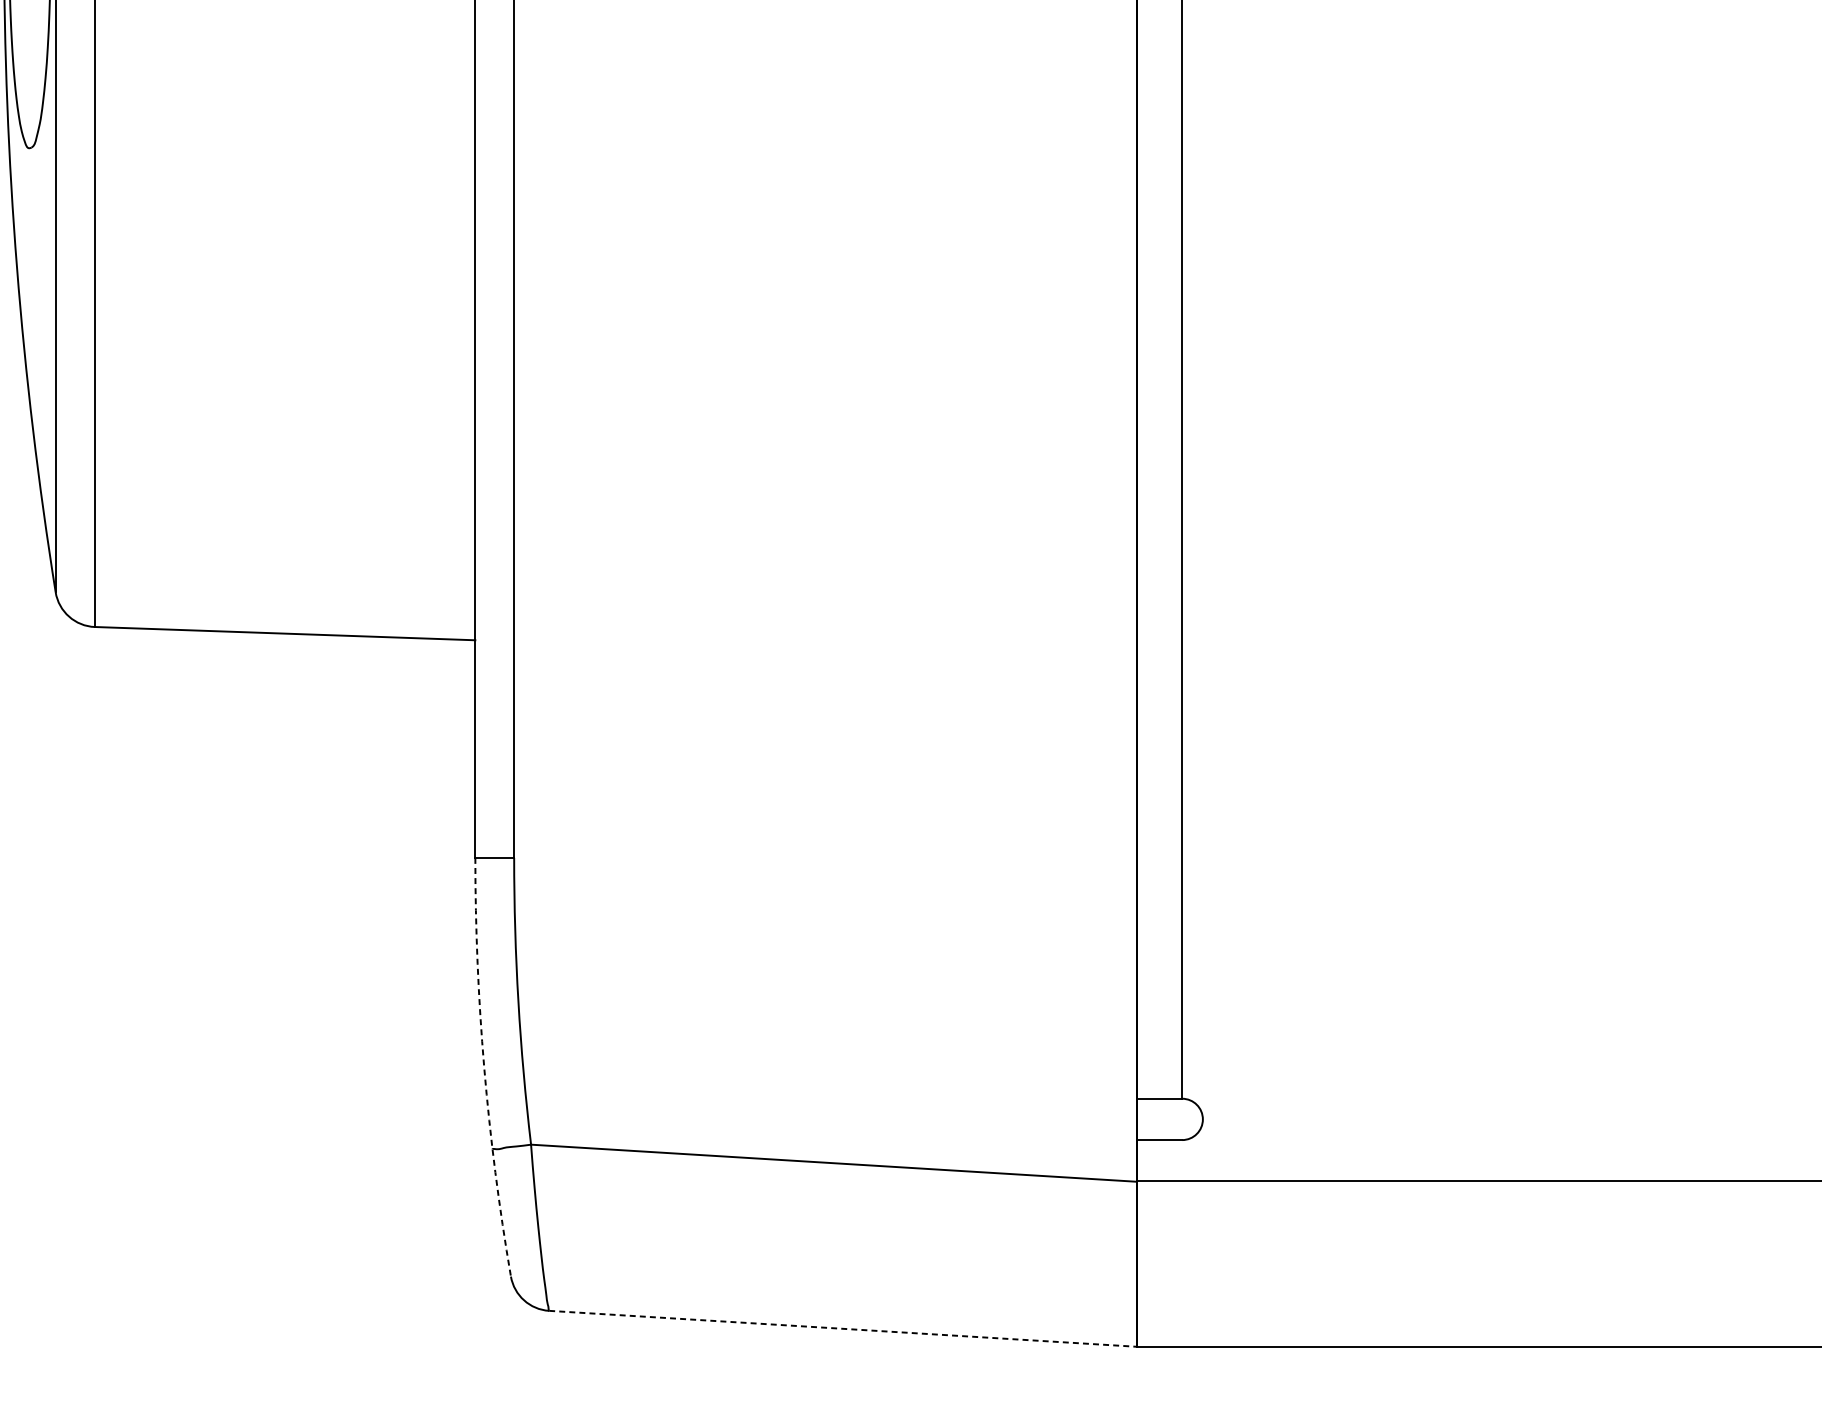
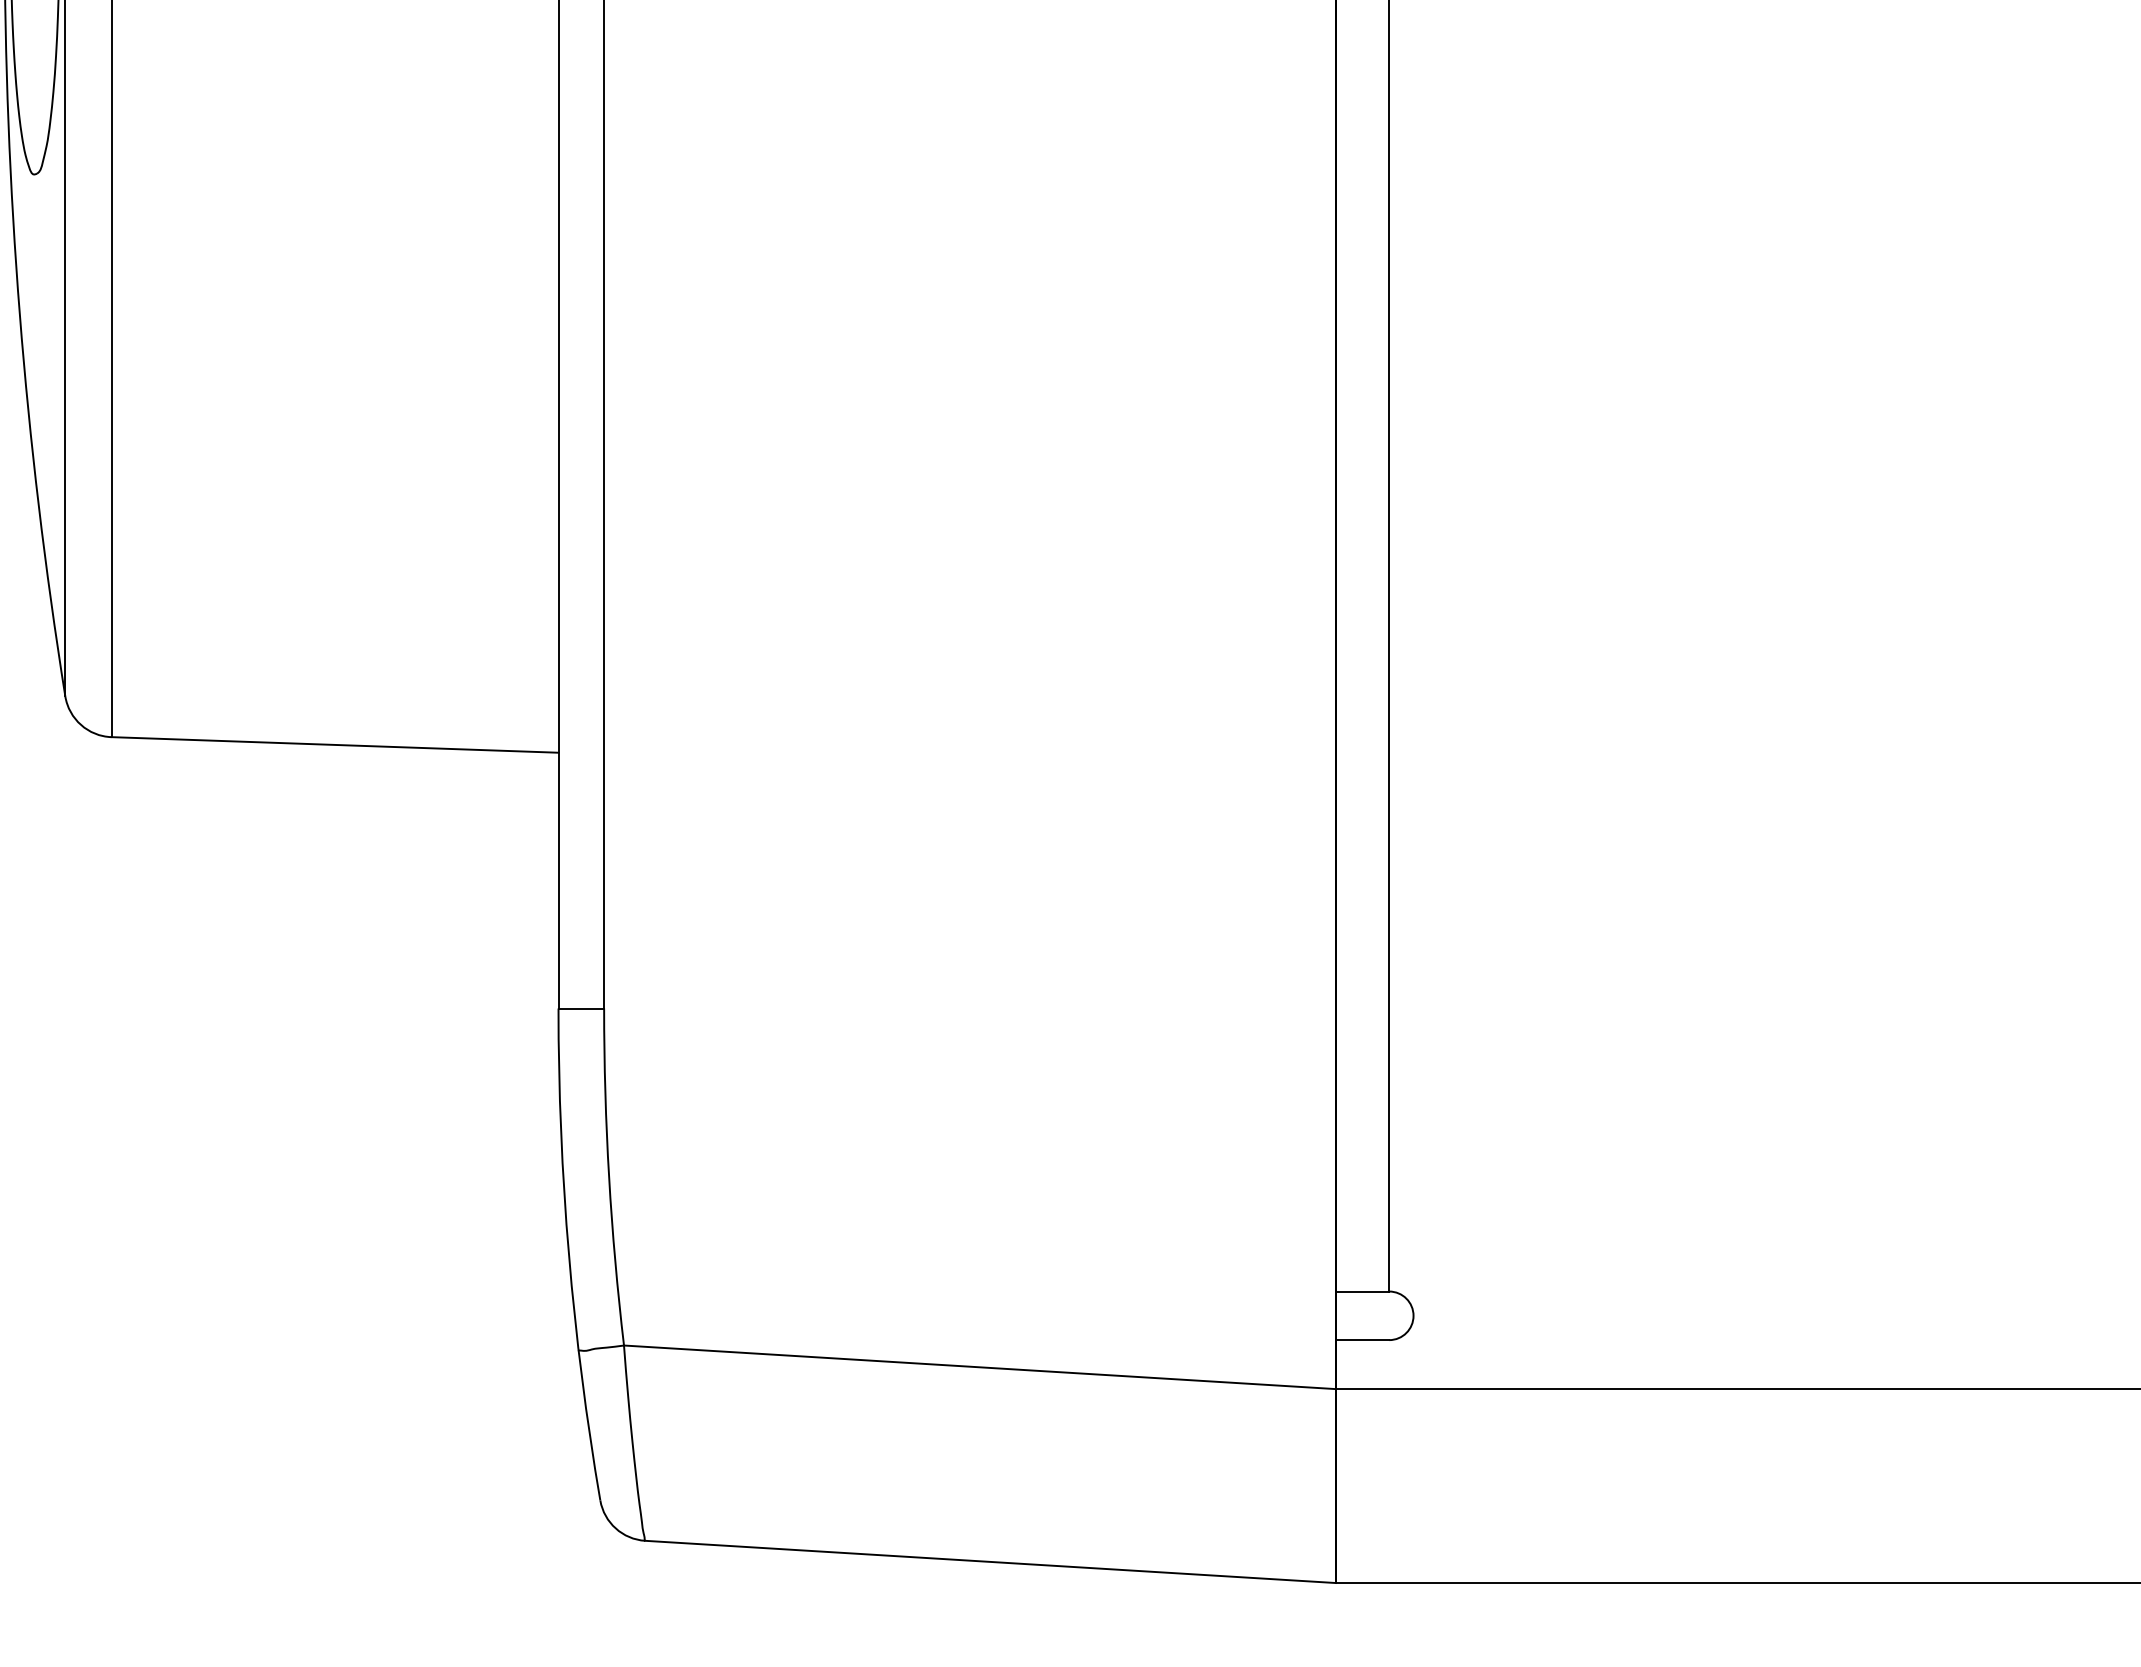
arc: (484, 1068) -> (569, 1255), dashed -> solid
line: (842, 1328) -> (990, 1561), dashed -> solid

